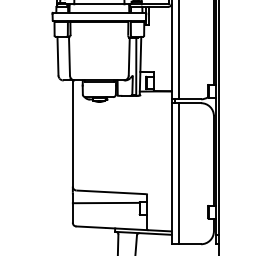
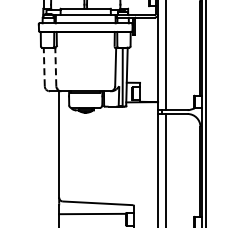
line: (57, 55) -> (43, 66), solid -> dashed
line: (69, 56) -> (55, 67), solid -> dashed

